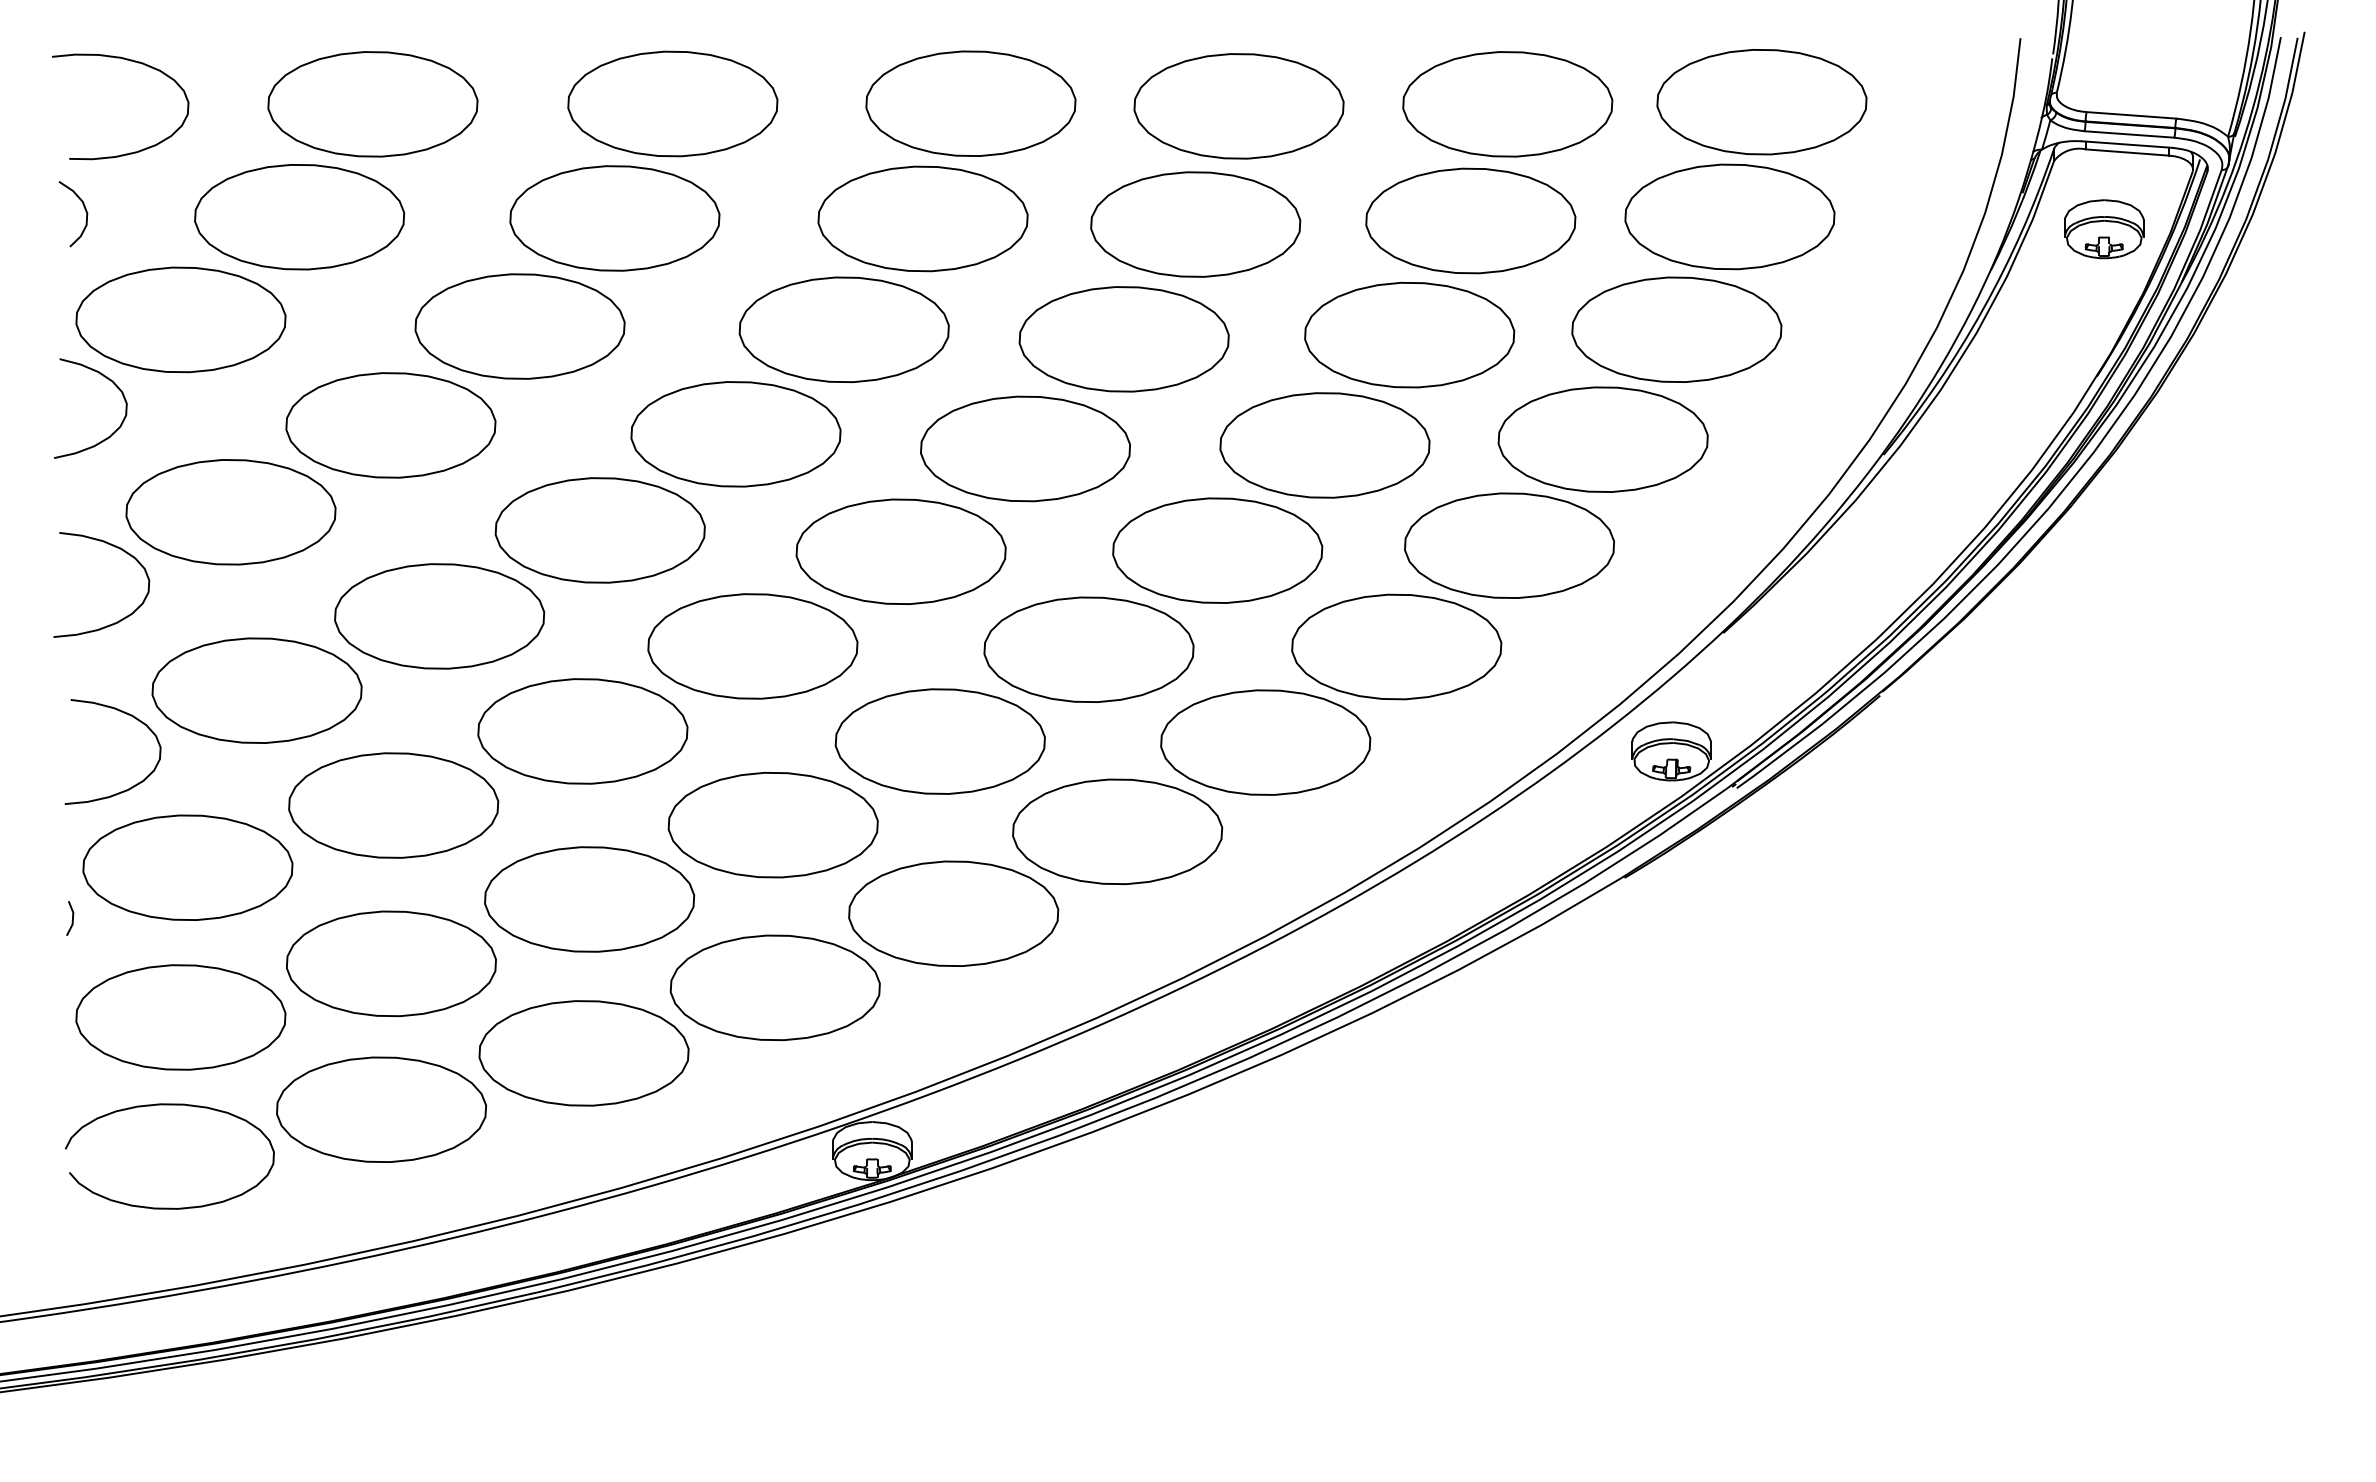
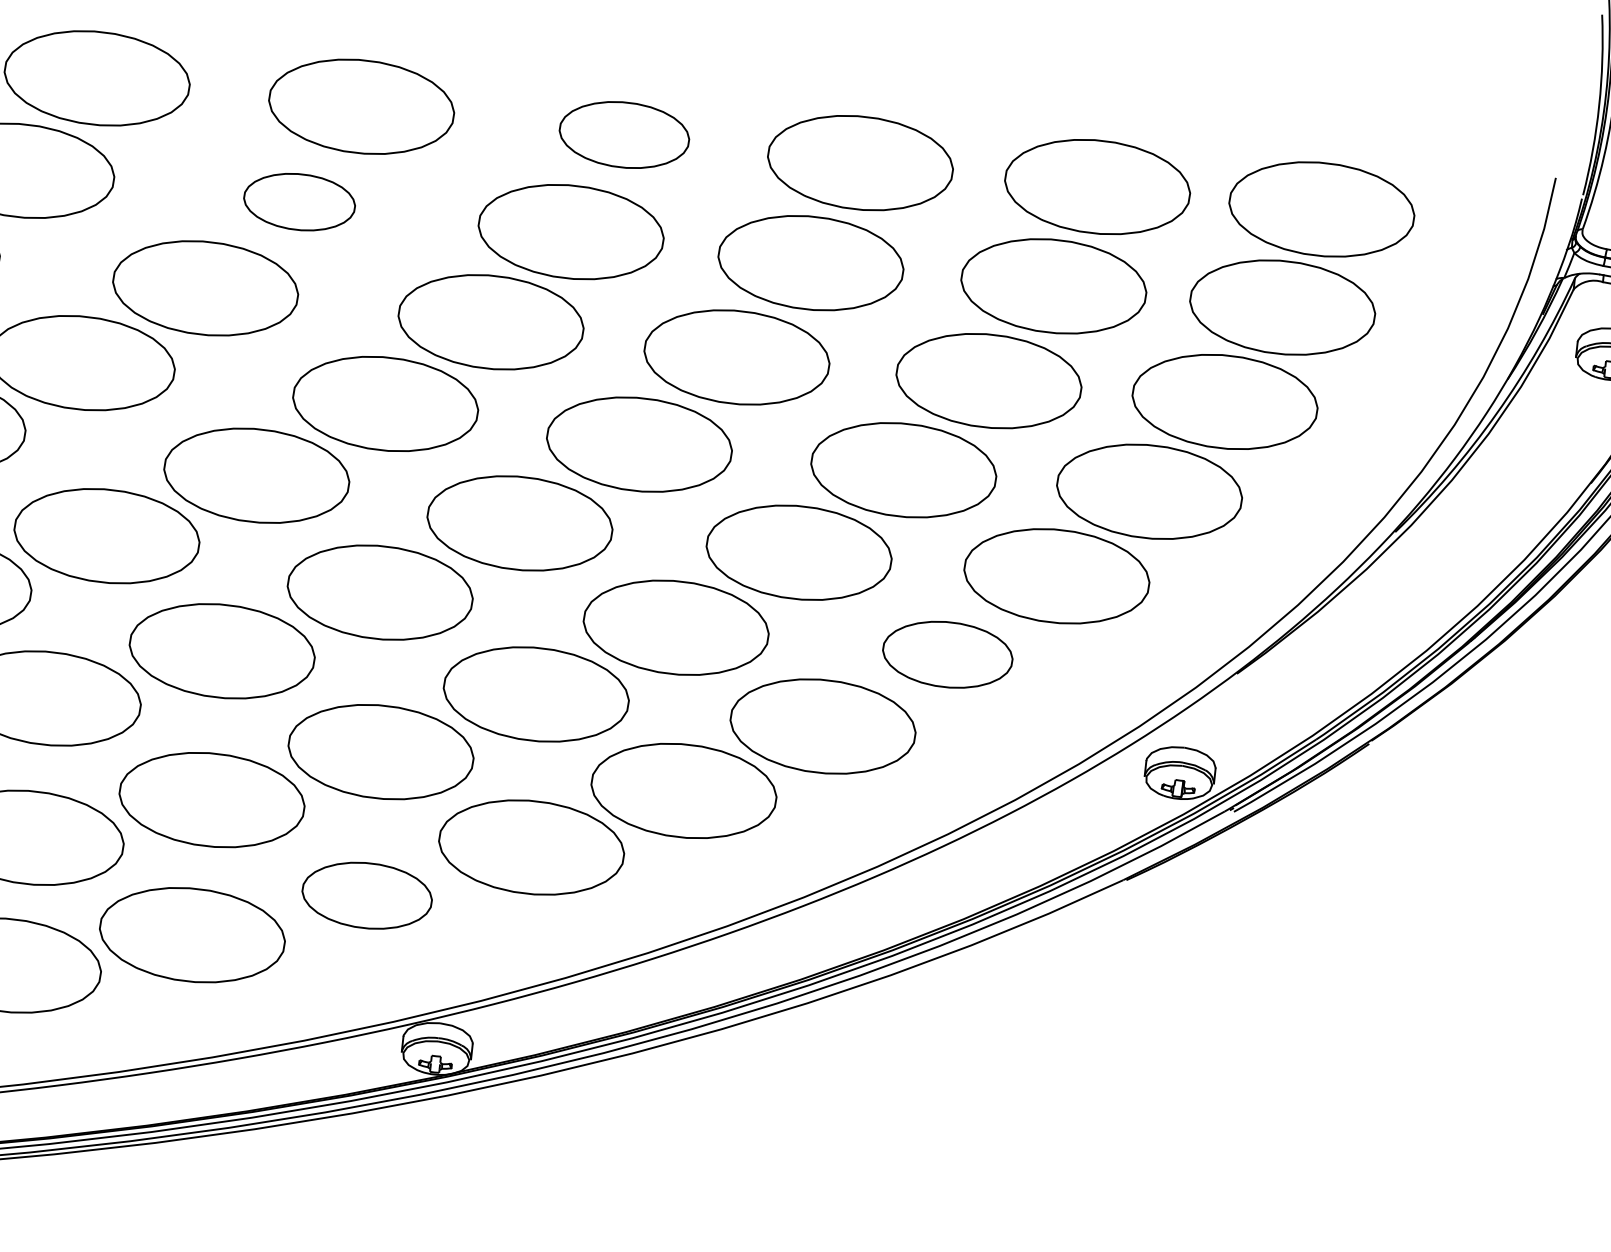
part: (970, 103) -> (624, 134), size x0.7
part: (614, 218) -> (299, 202), size x0.6
part: (1396, 646) -> (947, 654), size x0.7
part: (774, 987) -> (366, 895), size x0.7

